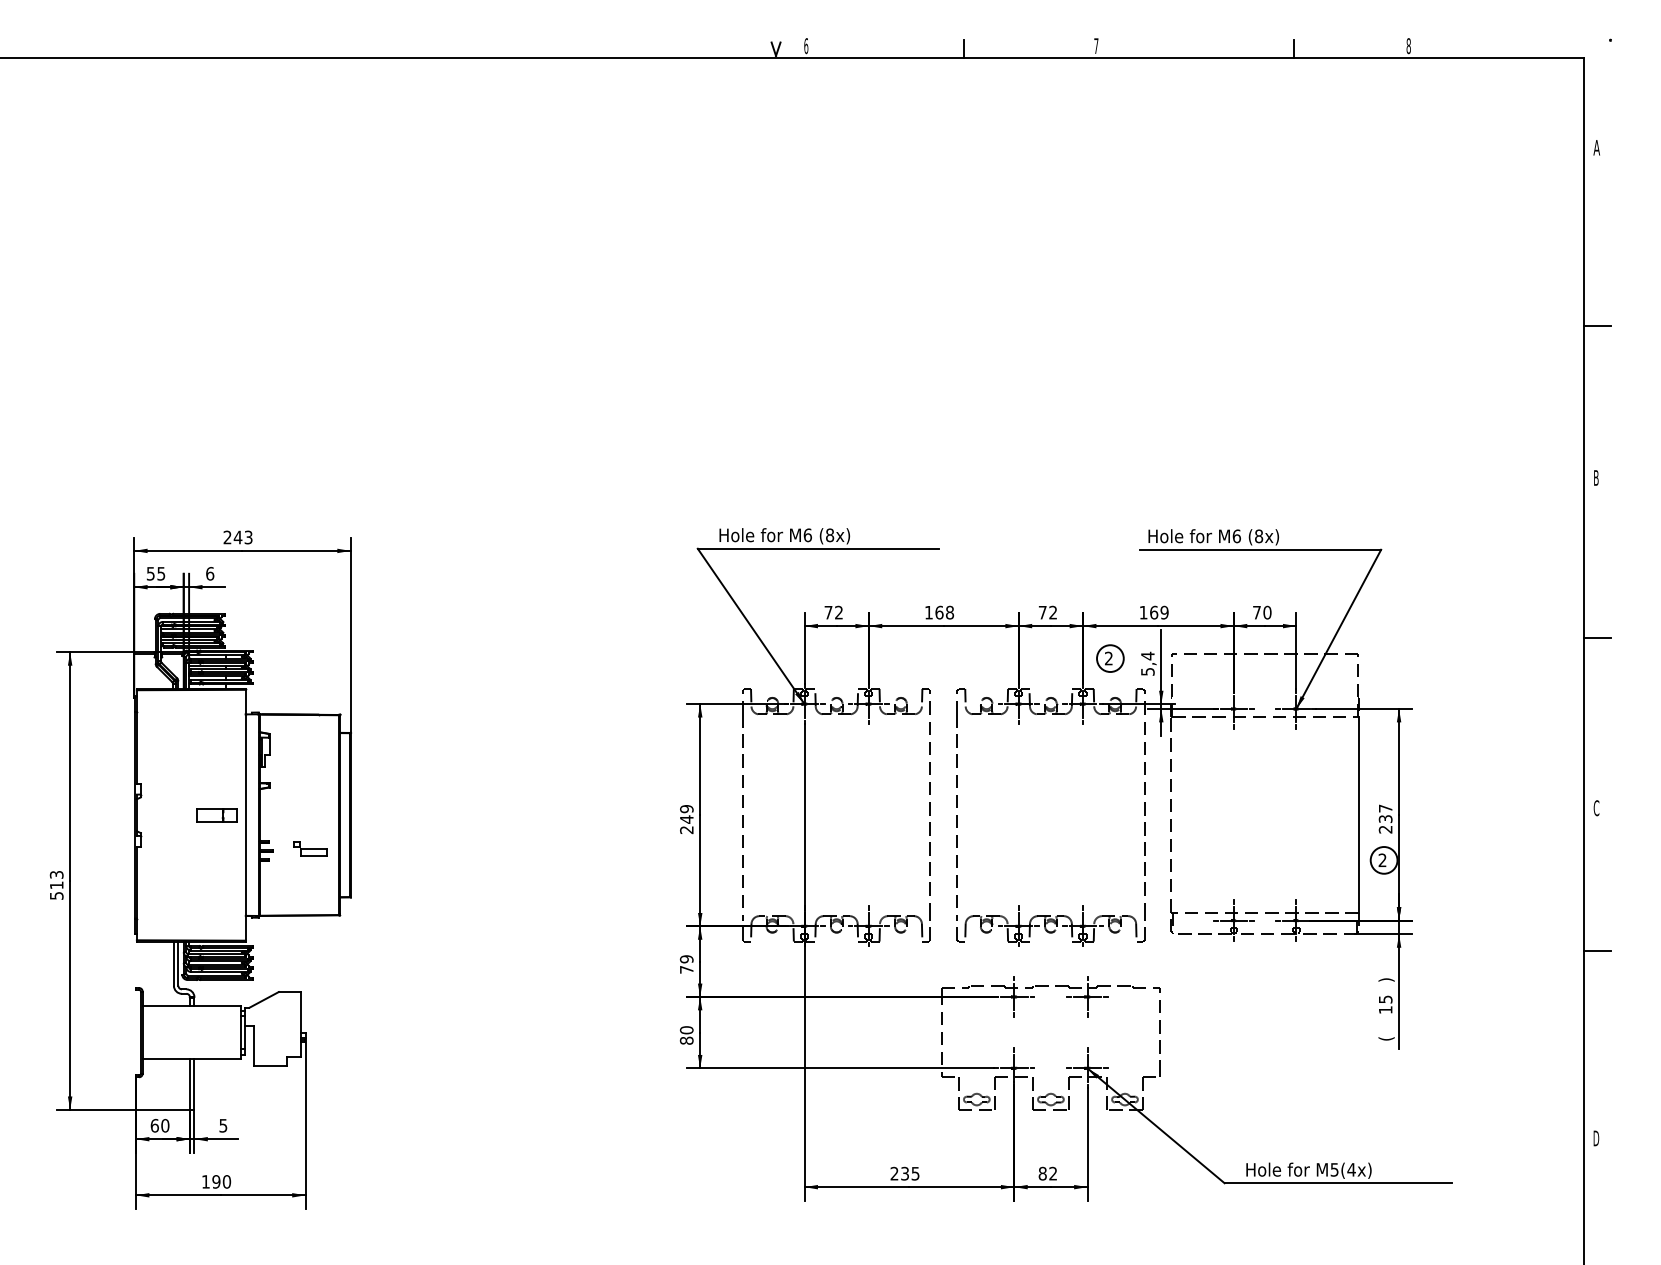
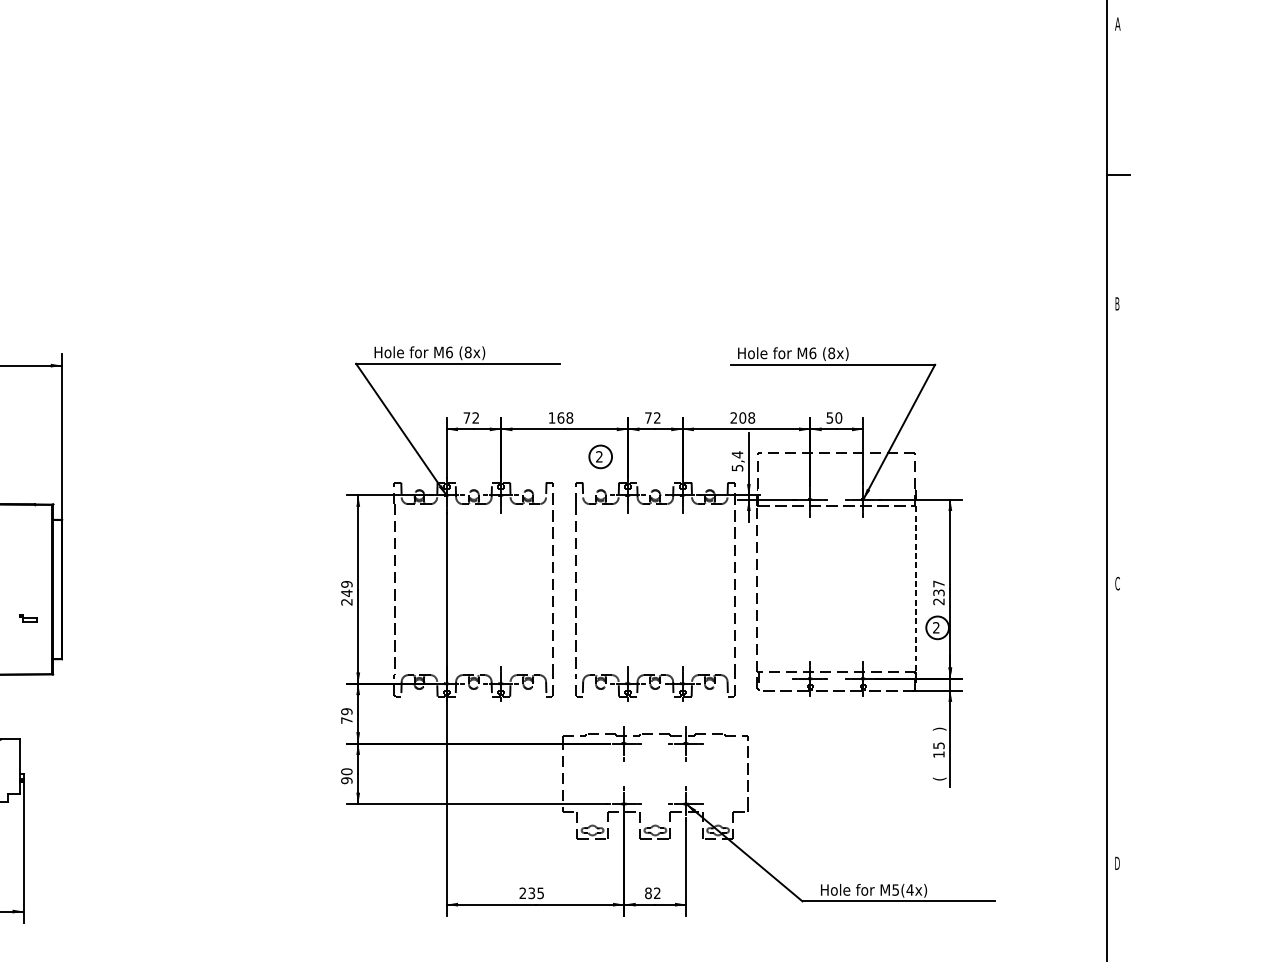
text: (1153, 612) -> (742, 417), 169 -> 208
text: (1256, 612) -> (829, 417), 70 -> 50
line: (1596, 638) -> (1117, 439), removed
part: (1110, 658) -> (600, 456), moved
line: (1358, 814) -> (915, 588), solid -> dashed
part: (310, 848) -> (28, 617), size x0.6
line: (1596, 950) -> (1117, 704), removed
text: (686, 1040) -> (346, 780), 80 -> 90

